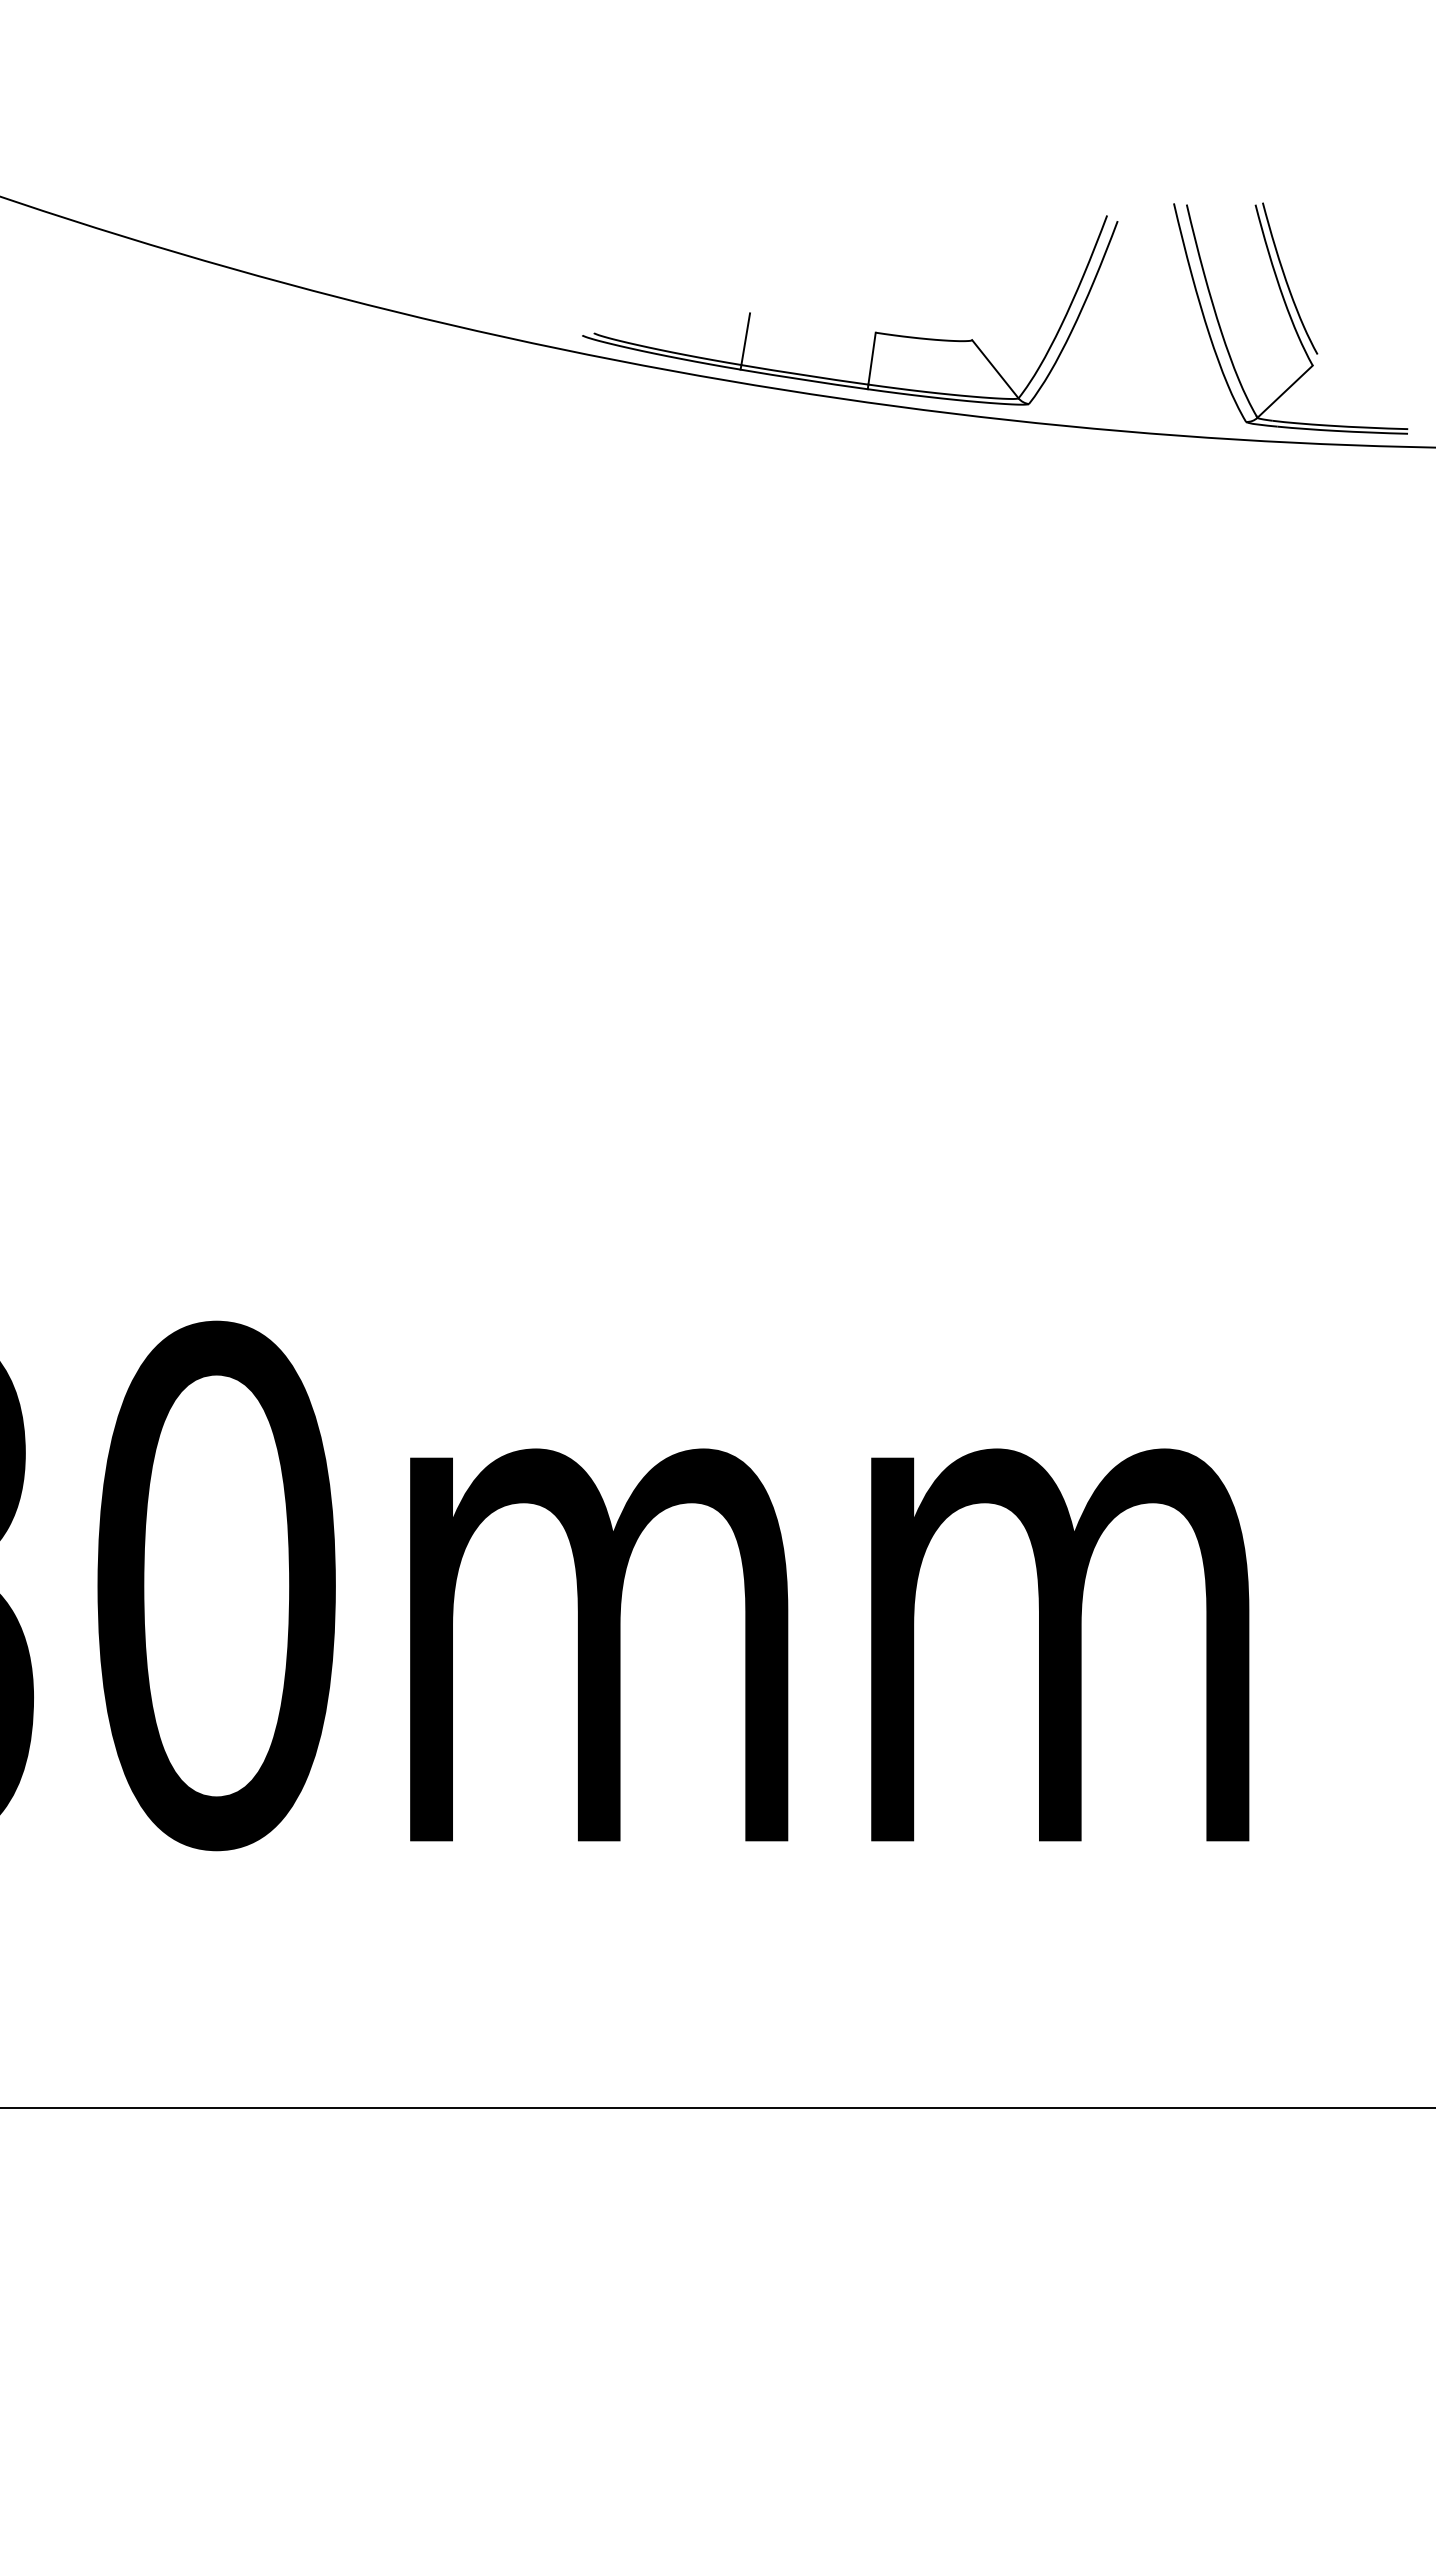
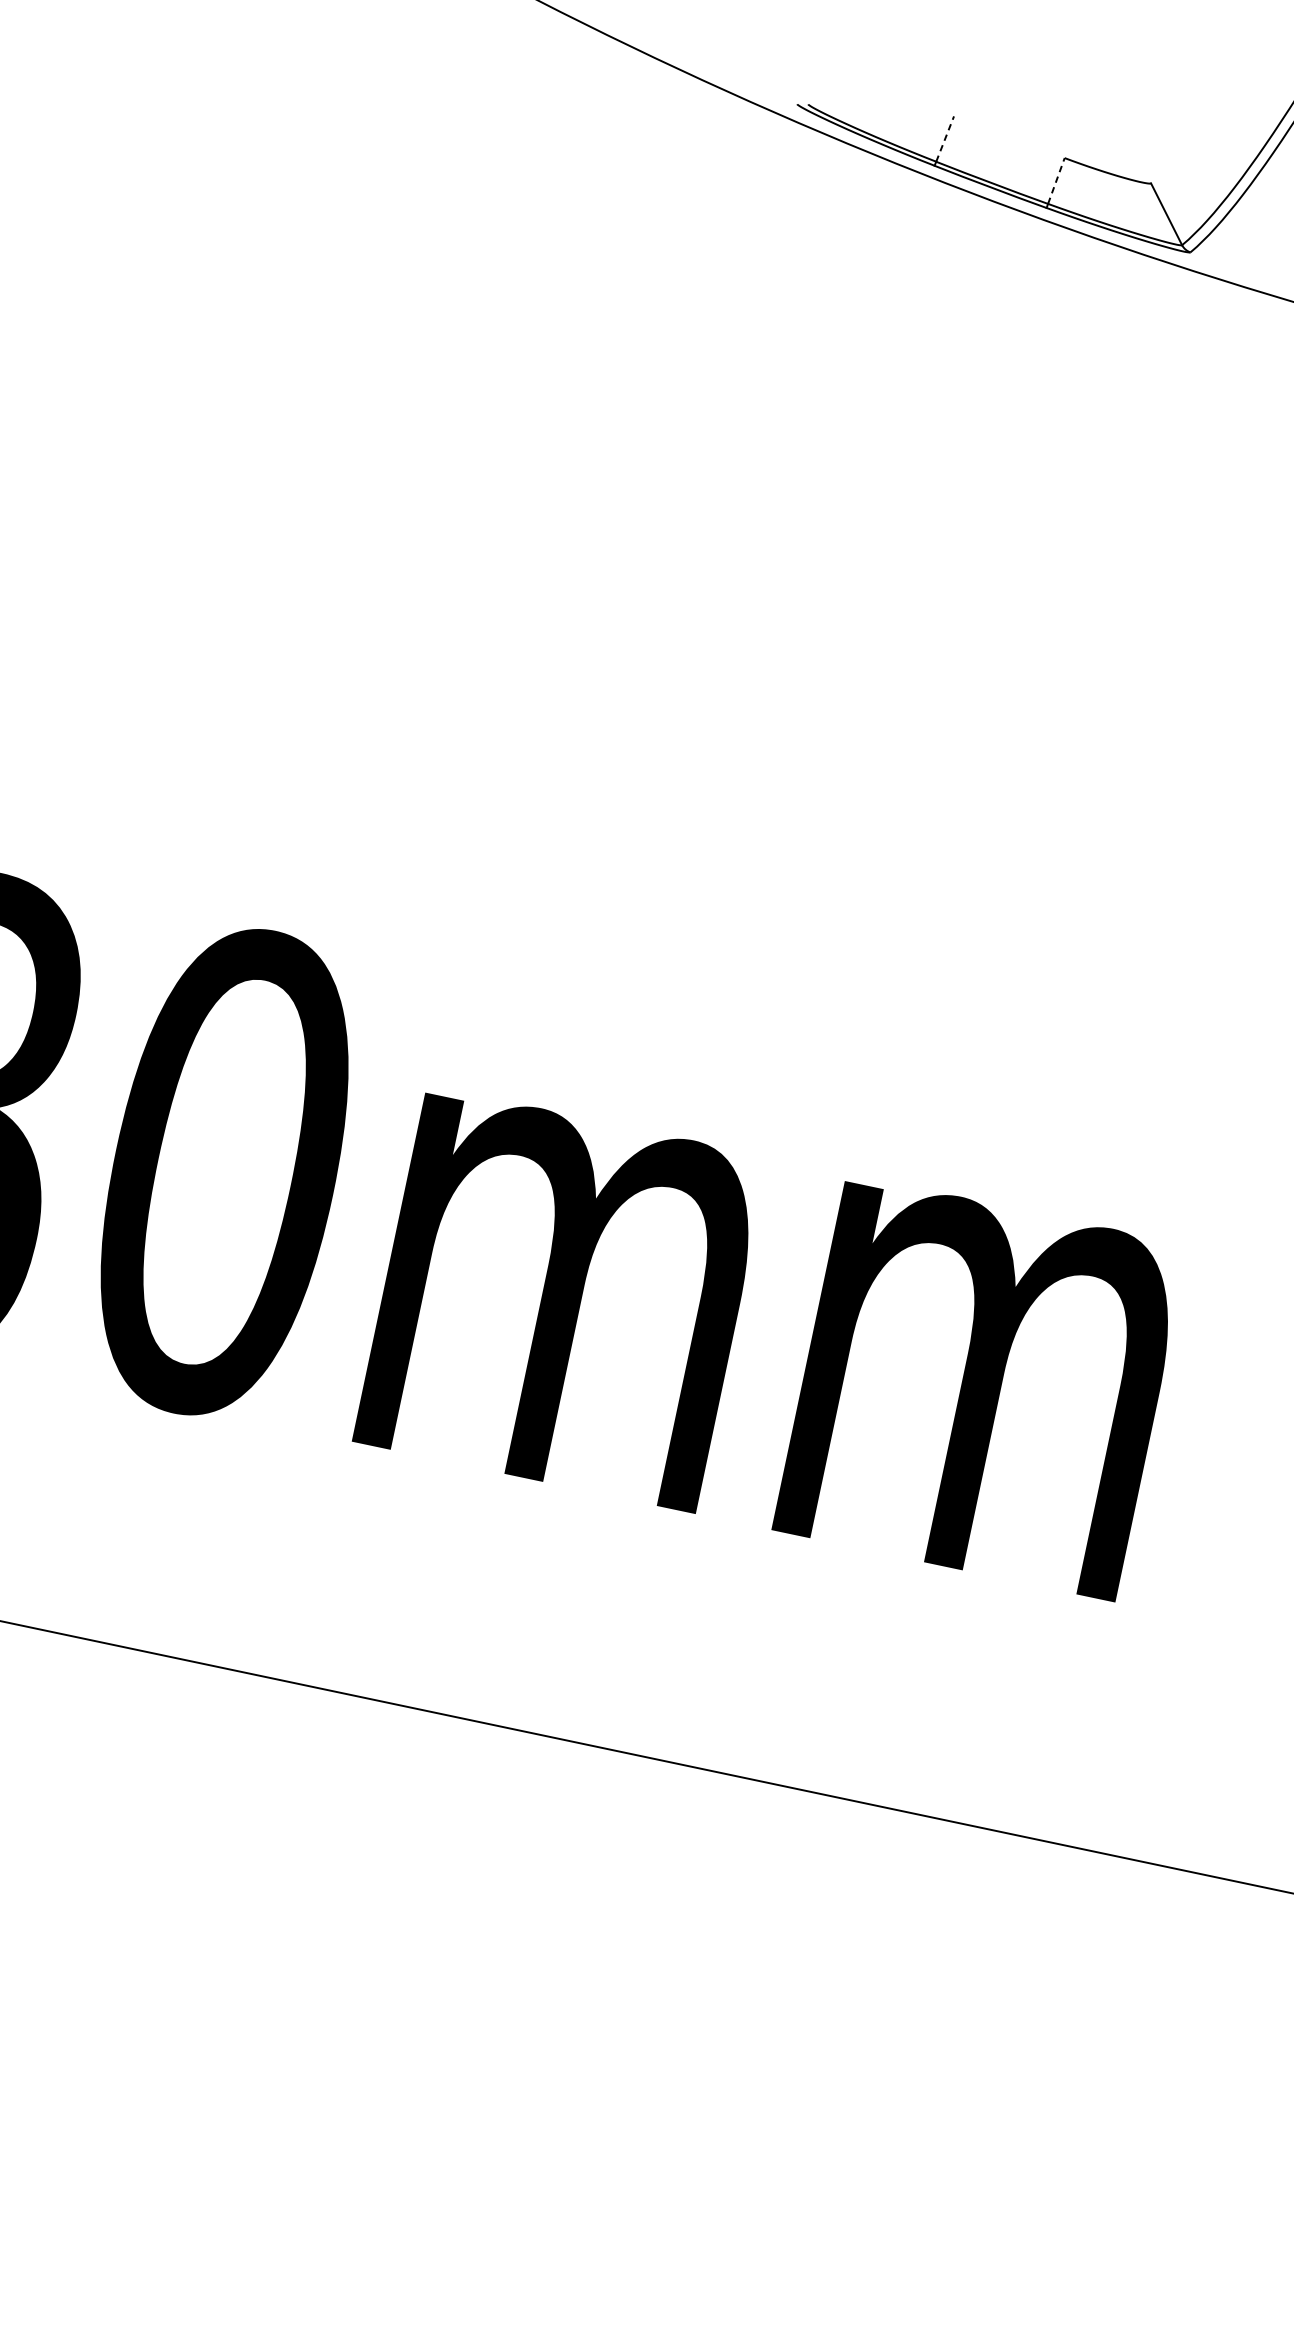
line: (745, 338) -> (945, 138), solid -> dashed
line: (872, 358) -> (1056, 180), solid -> dashed

